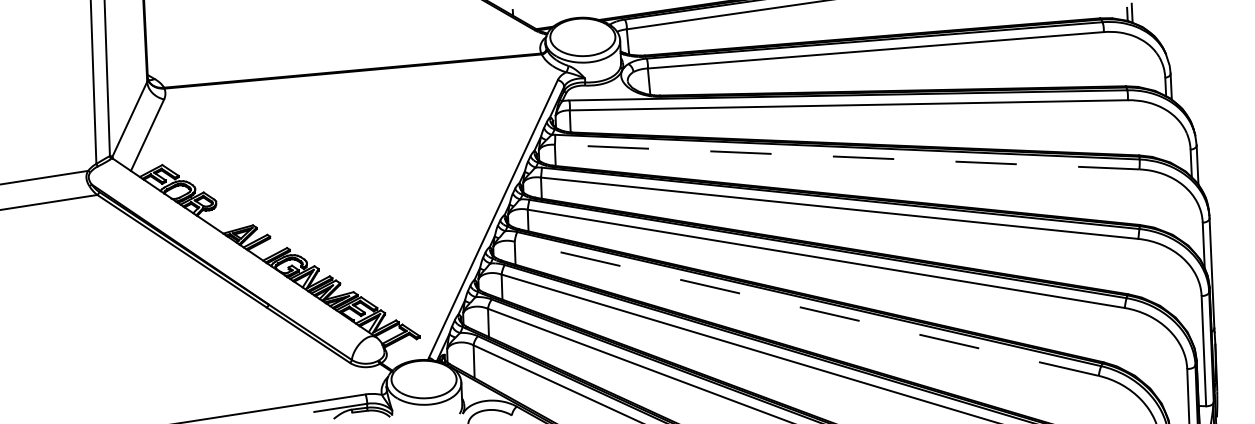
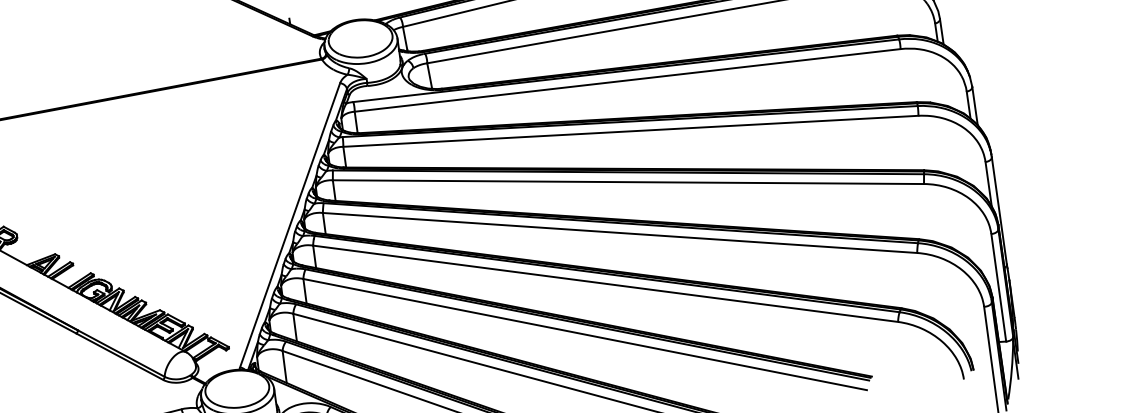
line: (847, 157) -> (631, 131), dashed -> solid
line: (806, 308) -> (605, 283), dashed -> solid

